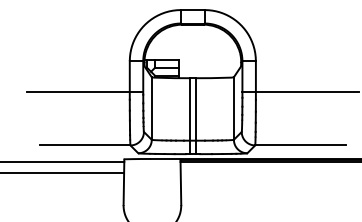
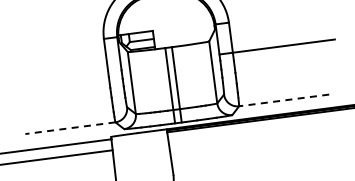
line: (84, 91) -> (62, 74), removed
line: (84, 145) -> (69, 128), solid -> dashed
line: (300, 145) -> (284, 100), solid -> dashed

